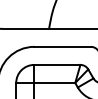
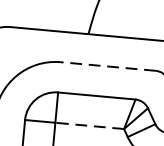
line: (62, 46) -> (108, 65), solid -> dashed
line: (54, 82) -> (89, 125), solid -> dashed

